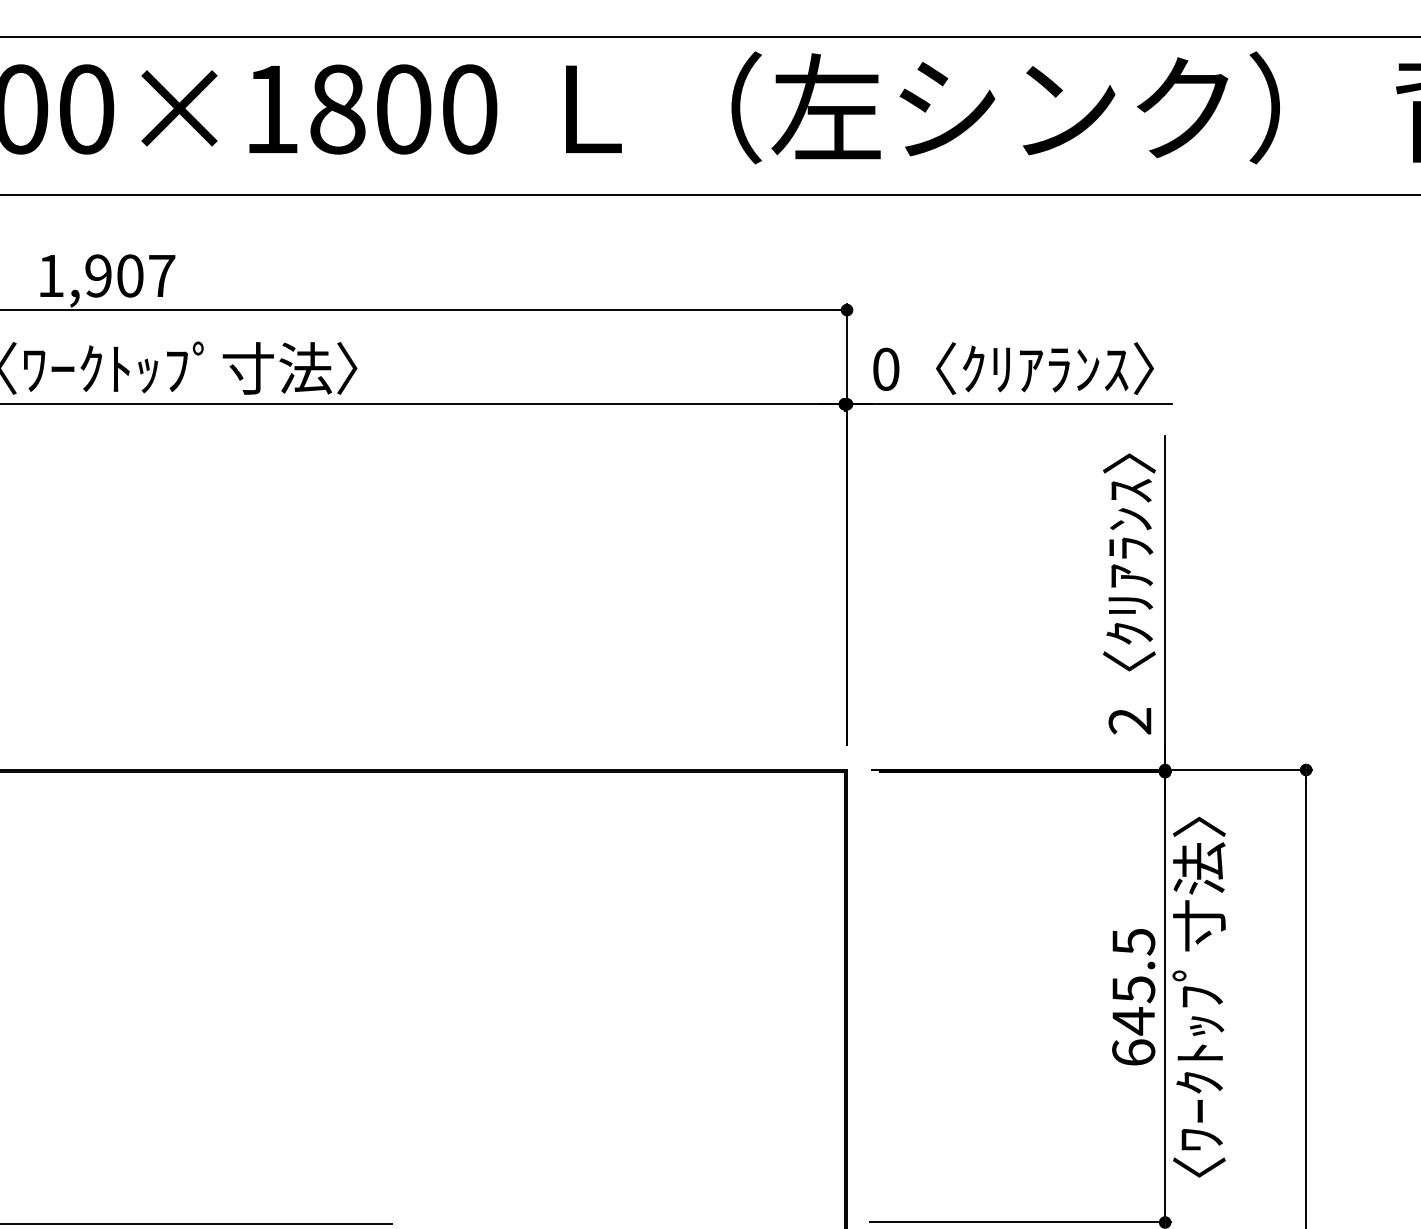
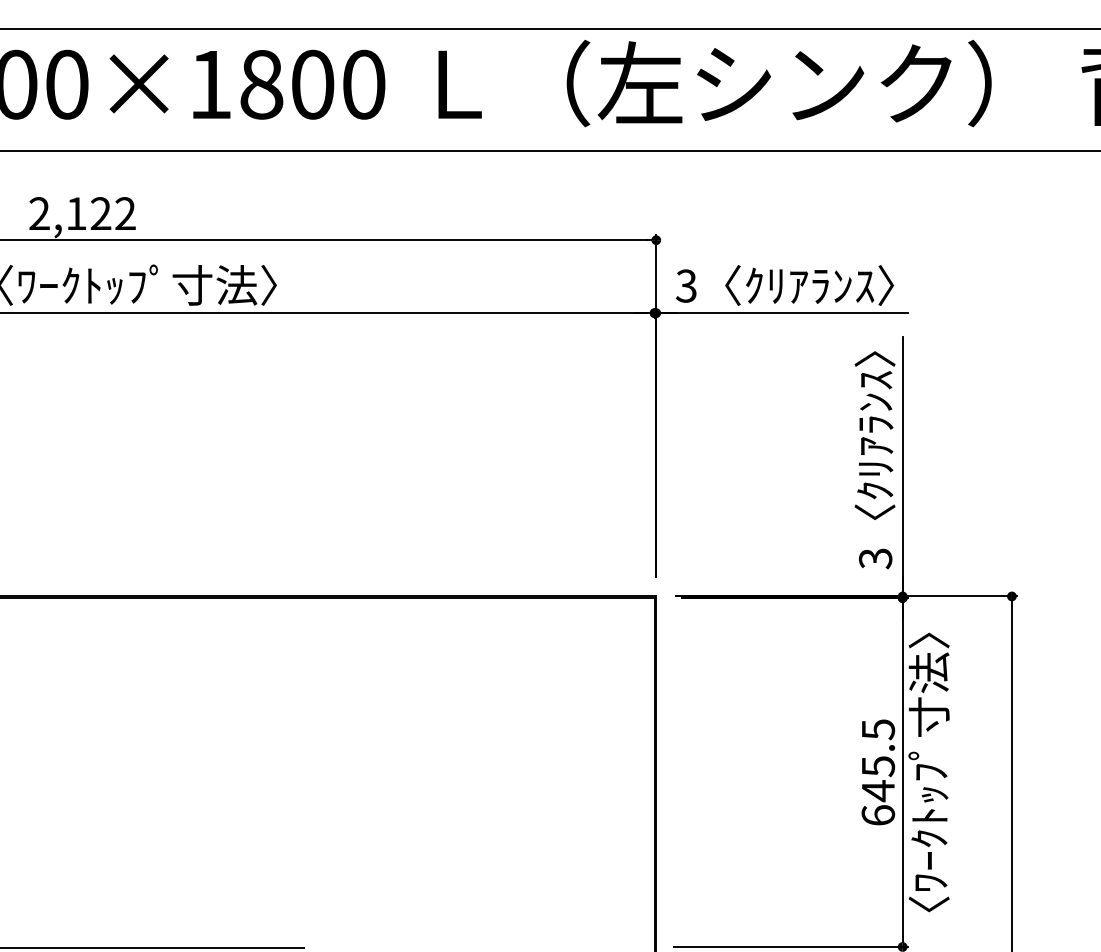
text: (106, 275) -> (82, 213), 1,907 -> 2,122
text: (886, 368) -> (686, 285), 0 -> 3
text: (1130, 720) -> (875, 558), 2 -> 3

